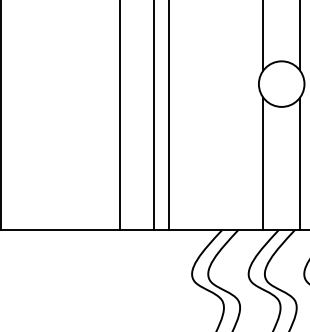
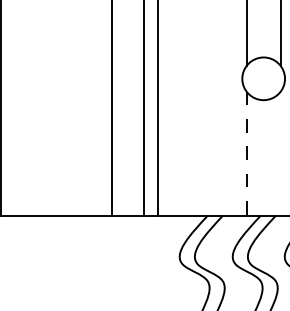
line: (299, 163) -> (280, 153), removed
line: (263, 164) -> (246, 154), solid -> dashed

